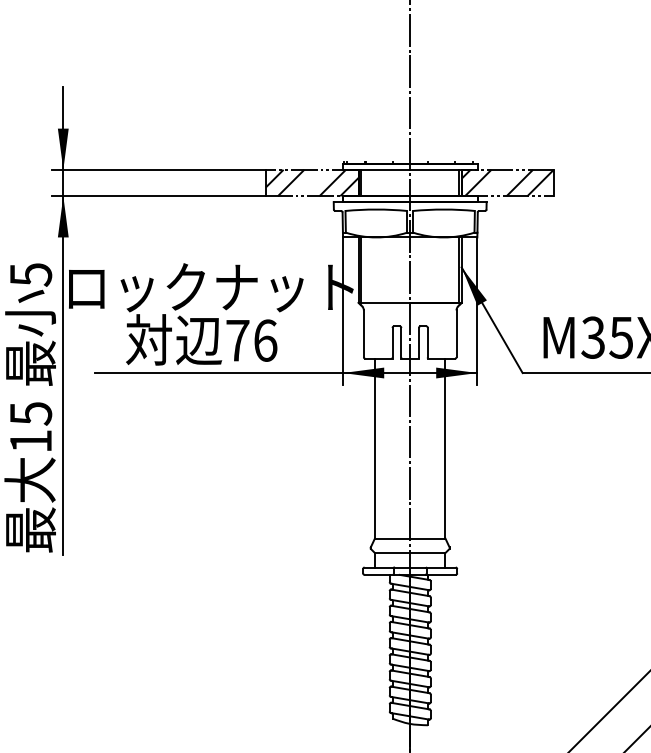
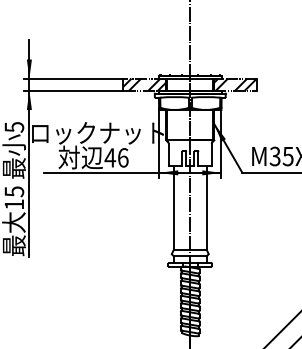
text: (238, 339) -> (110, 157), 76 -> 46

